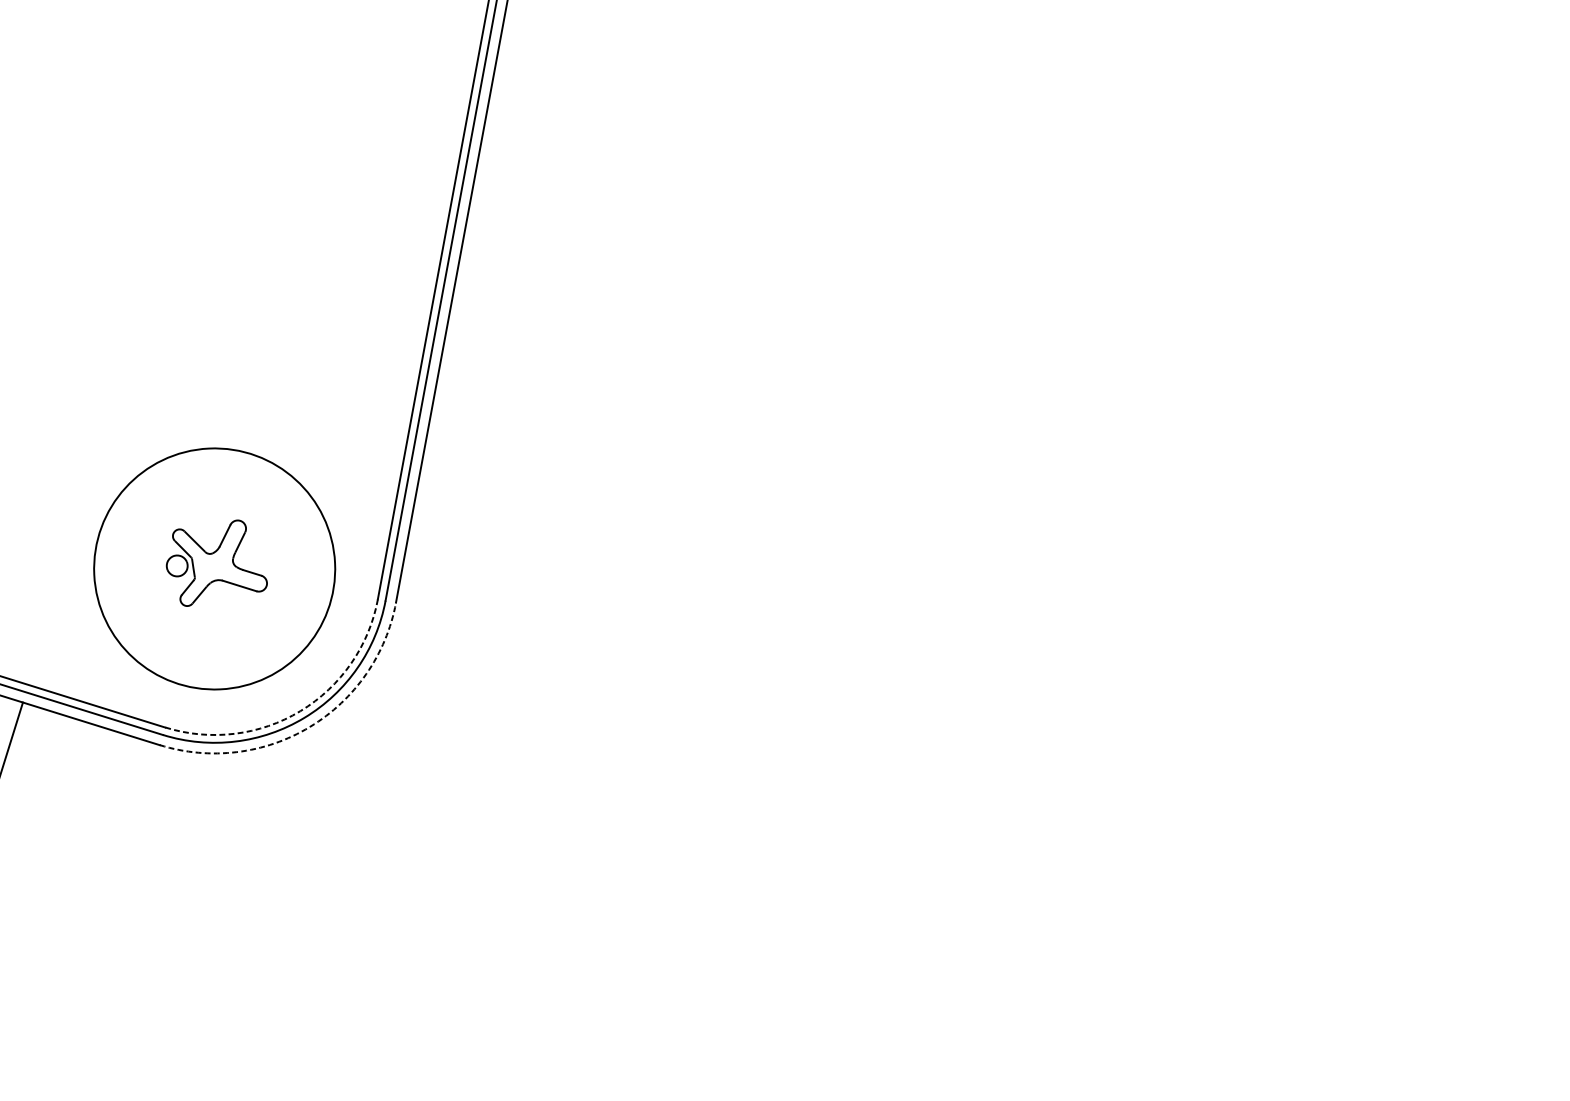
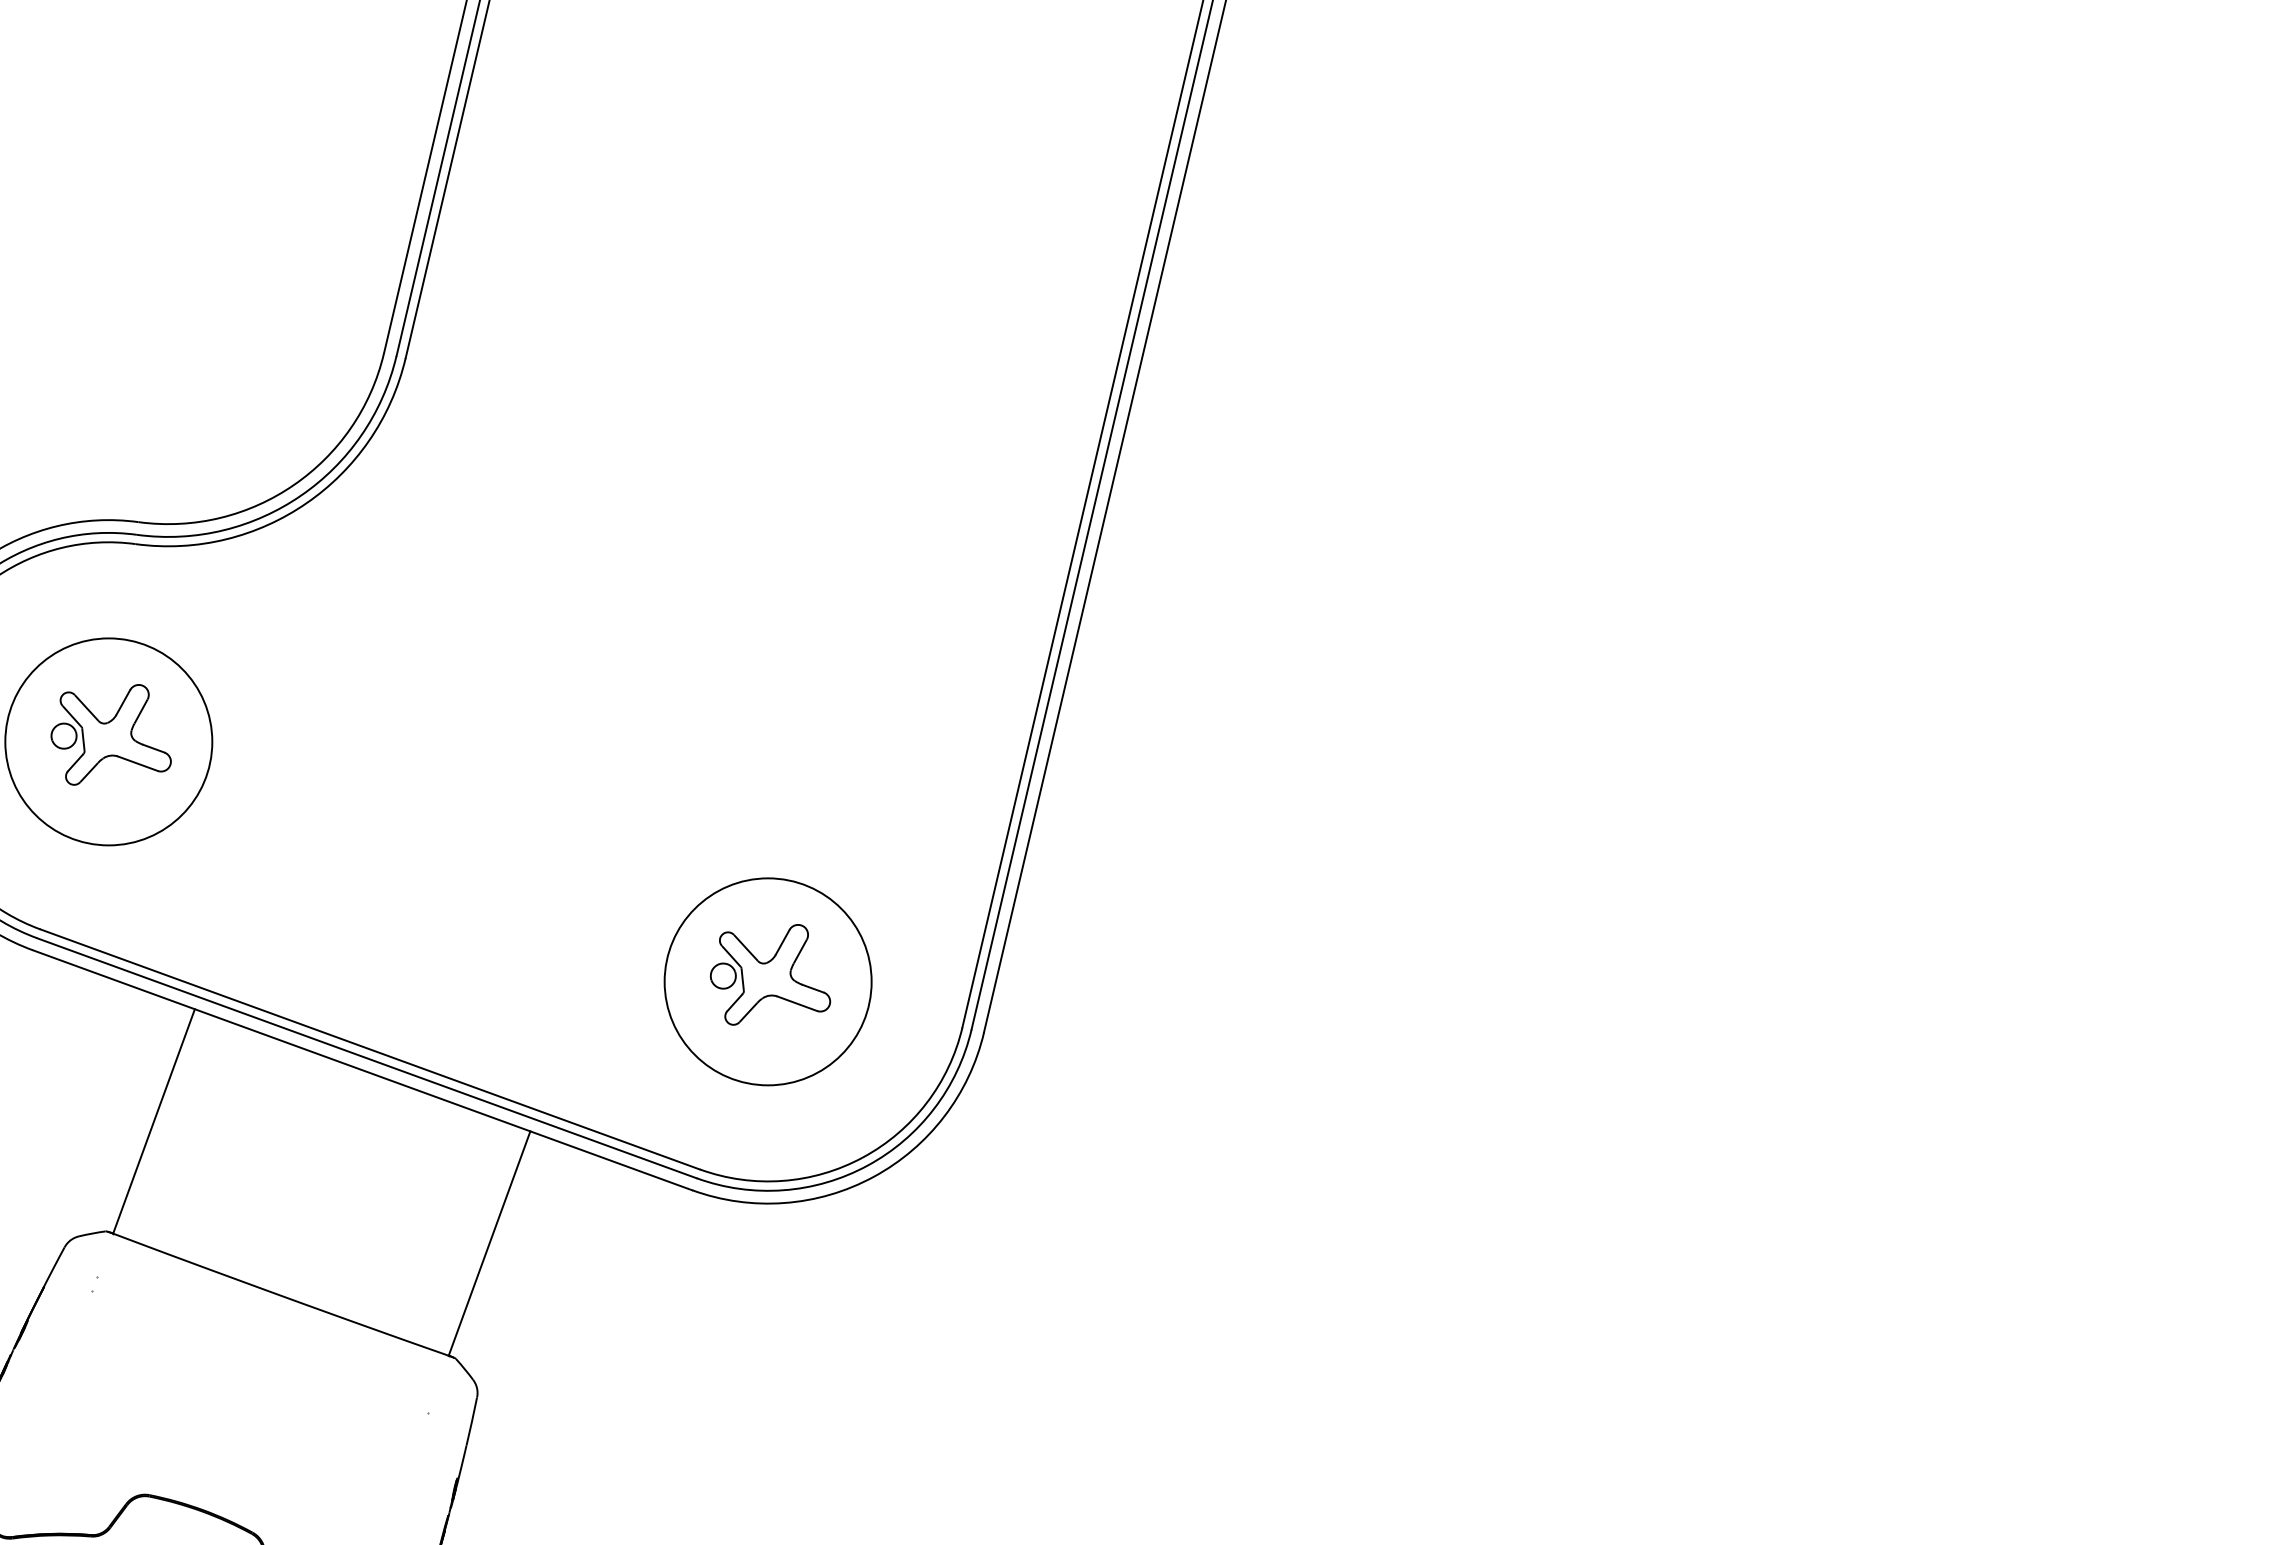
circle: (214, 568) -> (767, 981), size x0.71
arc: (300, 711) -> (863, 1157), dashed -> solid
arc: (309, 726) -> (873, 1176), dashed -> solid

